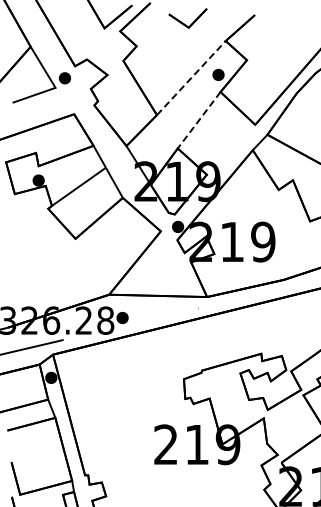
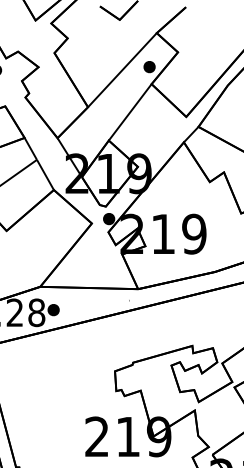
line: (191, 78) -> (122, 70), dashed -> solid
line: (198, 120) -> (129, 112), dashed -> solid

